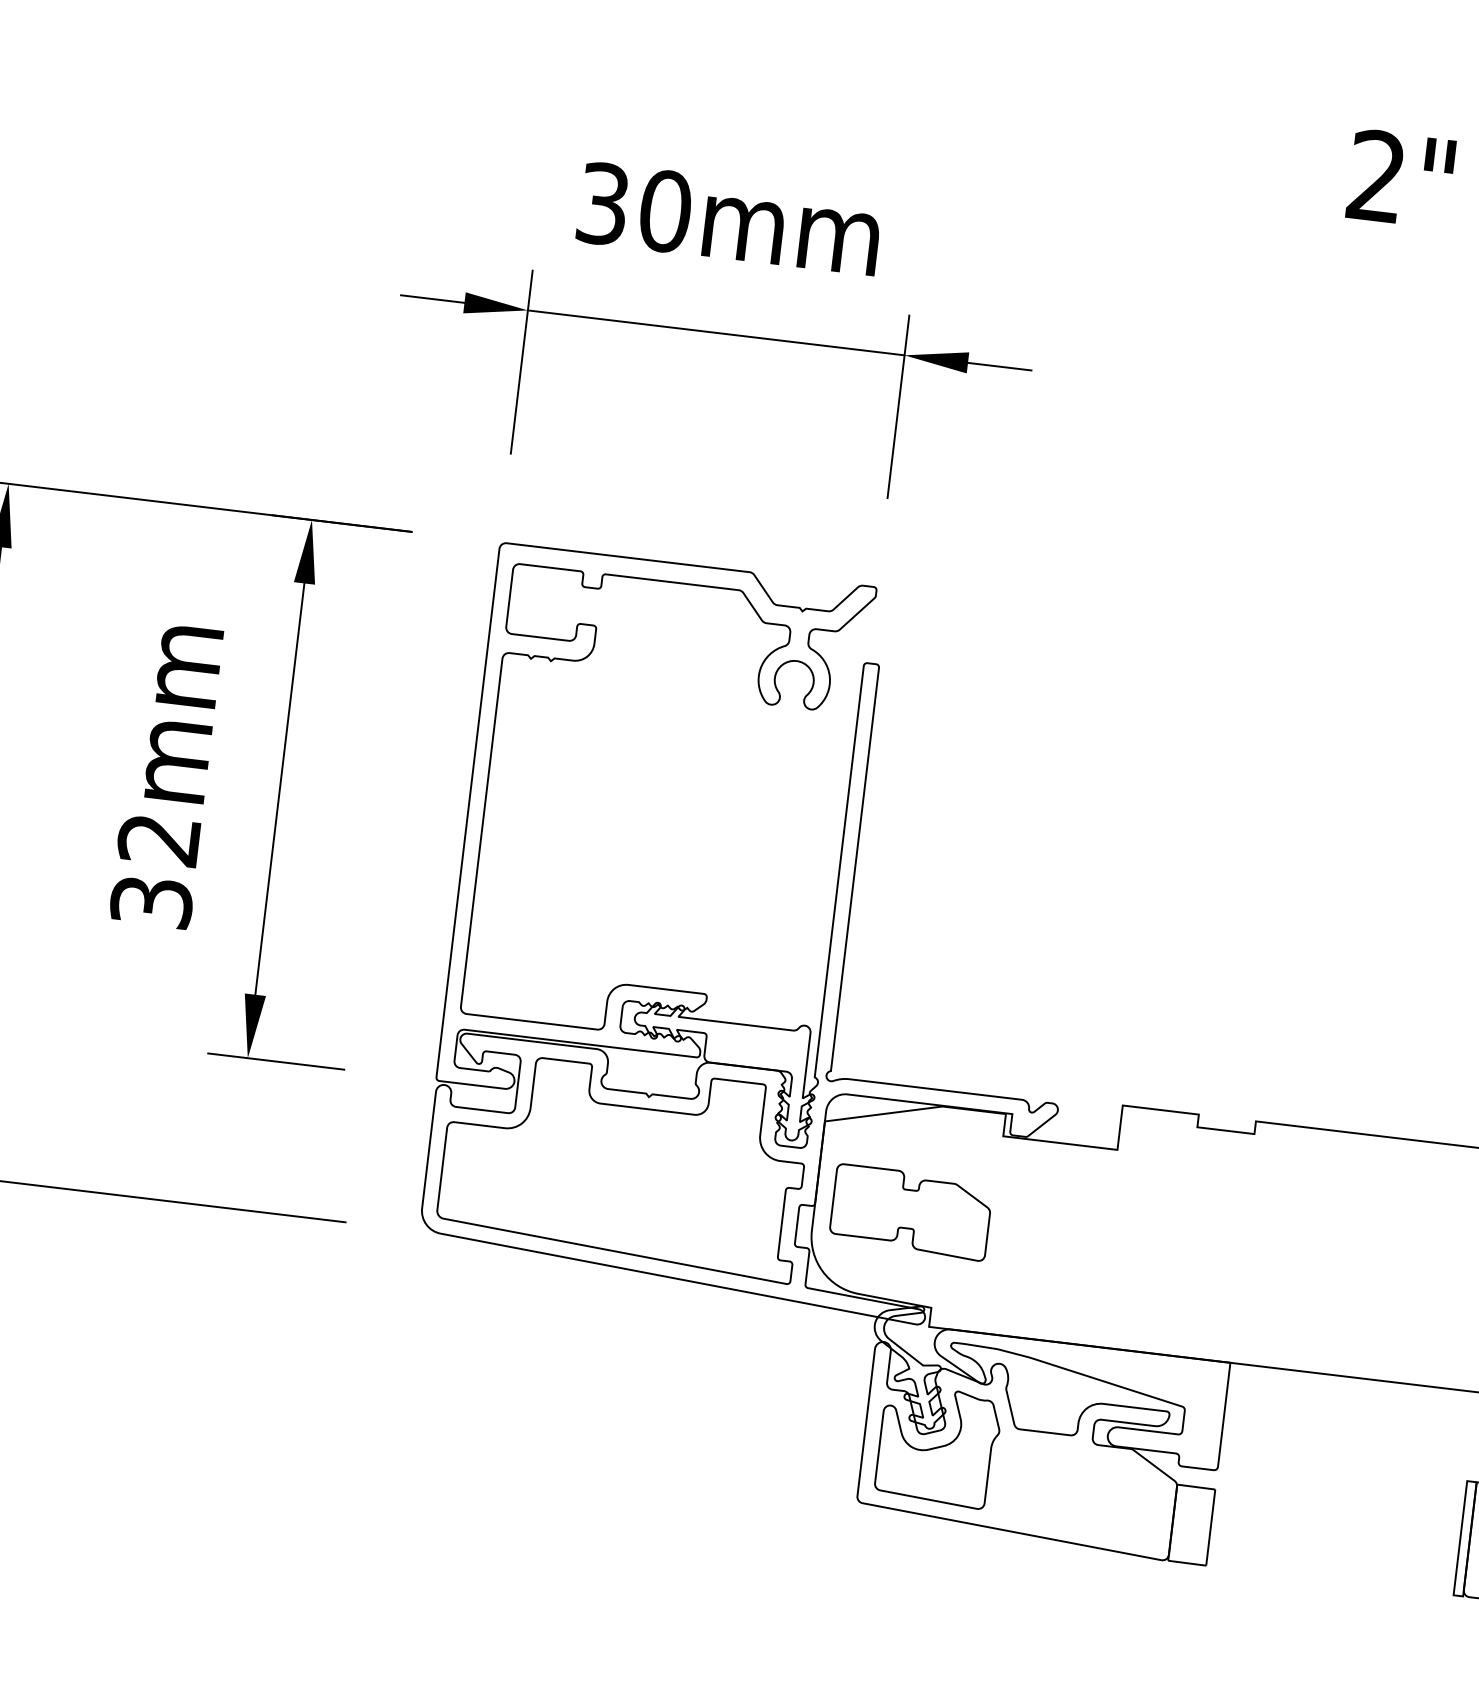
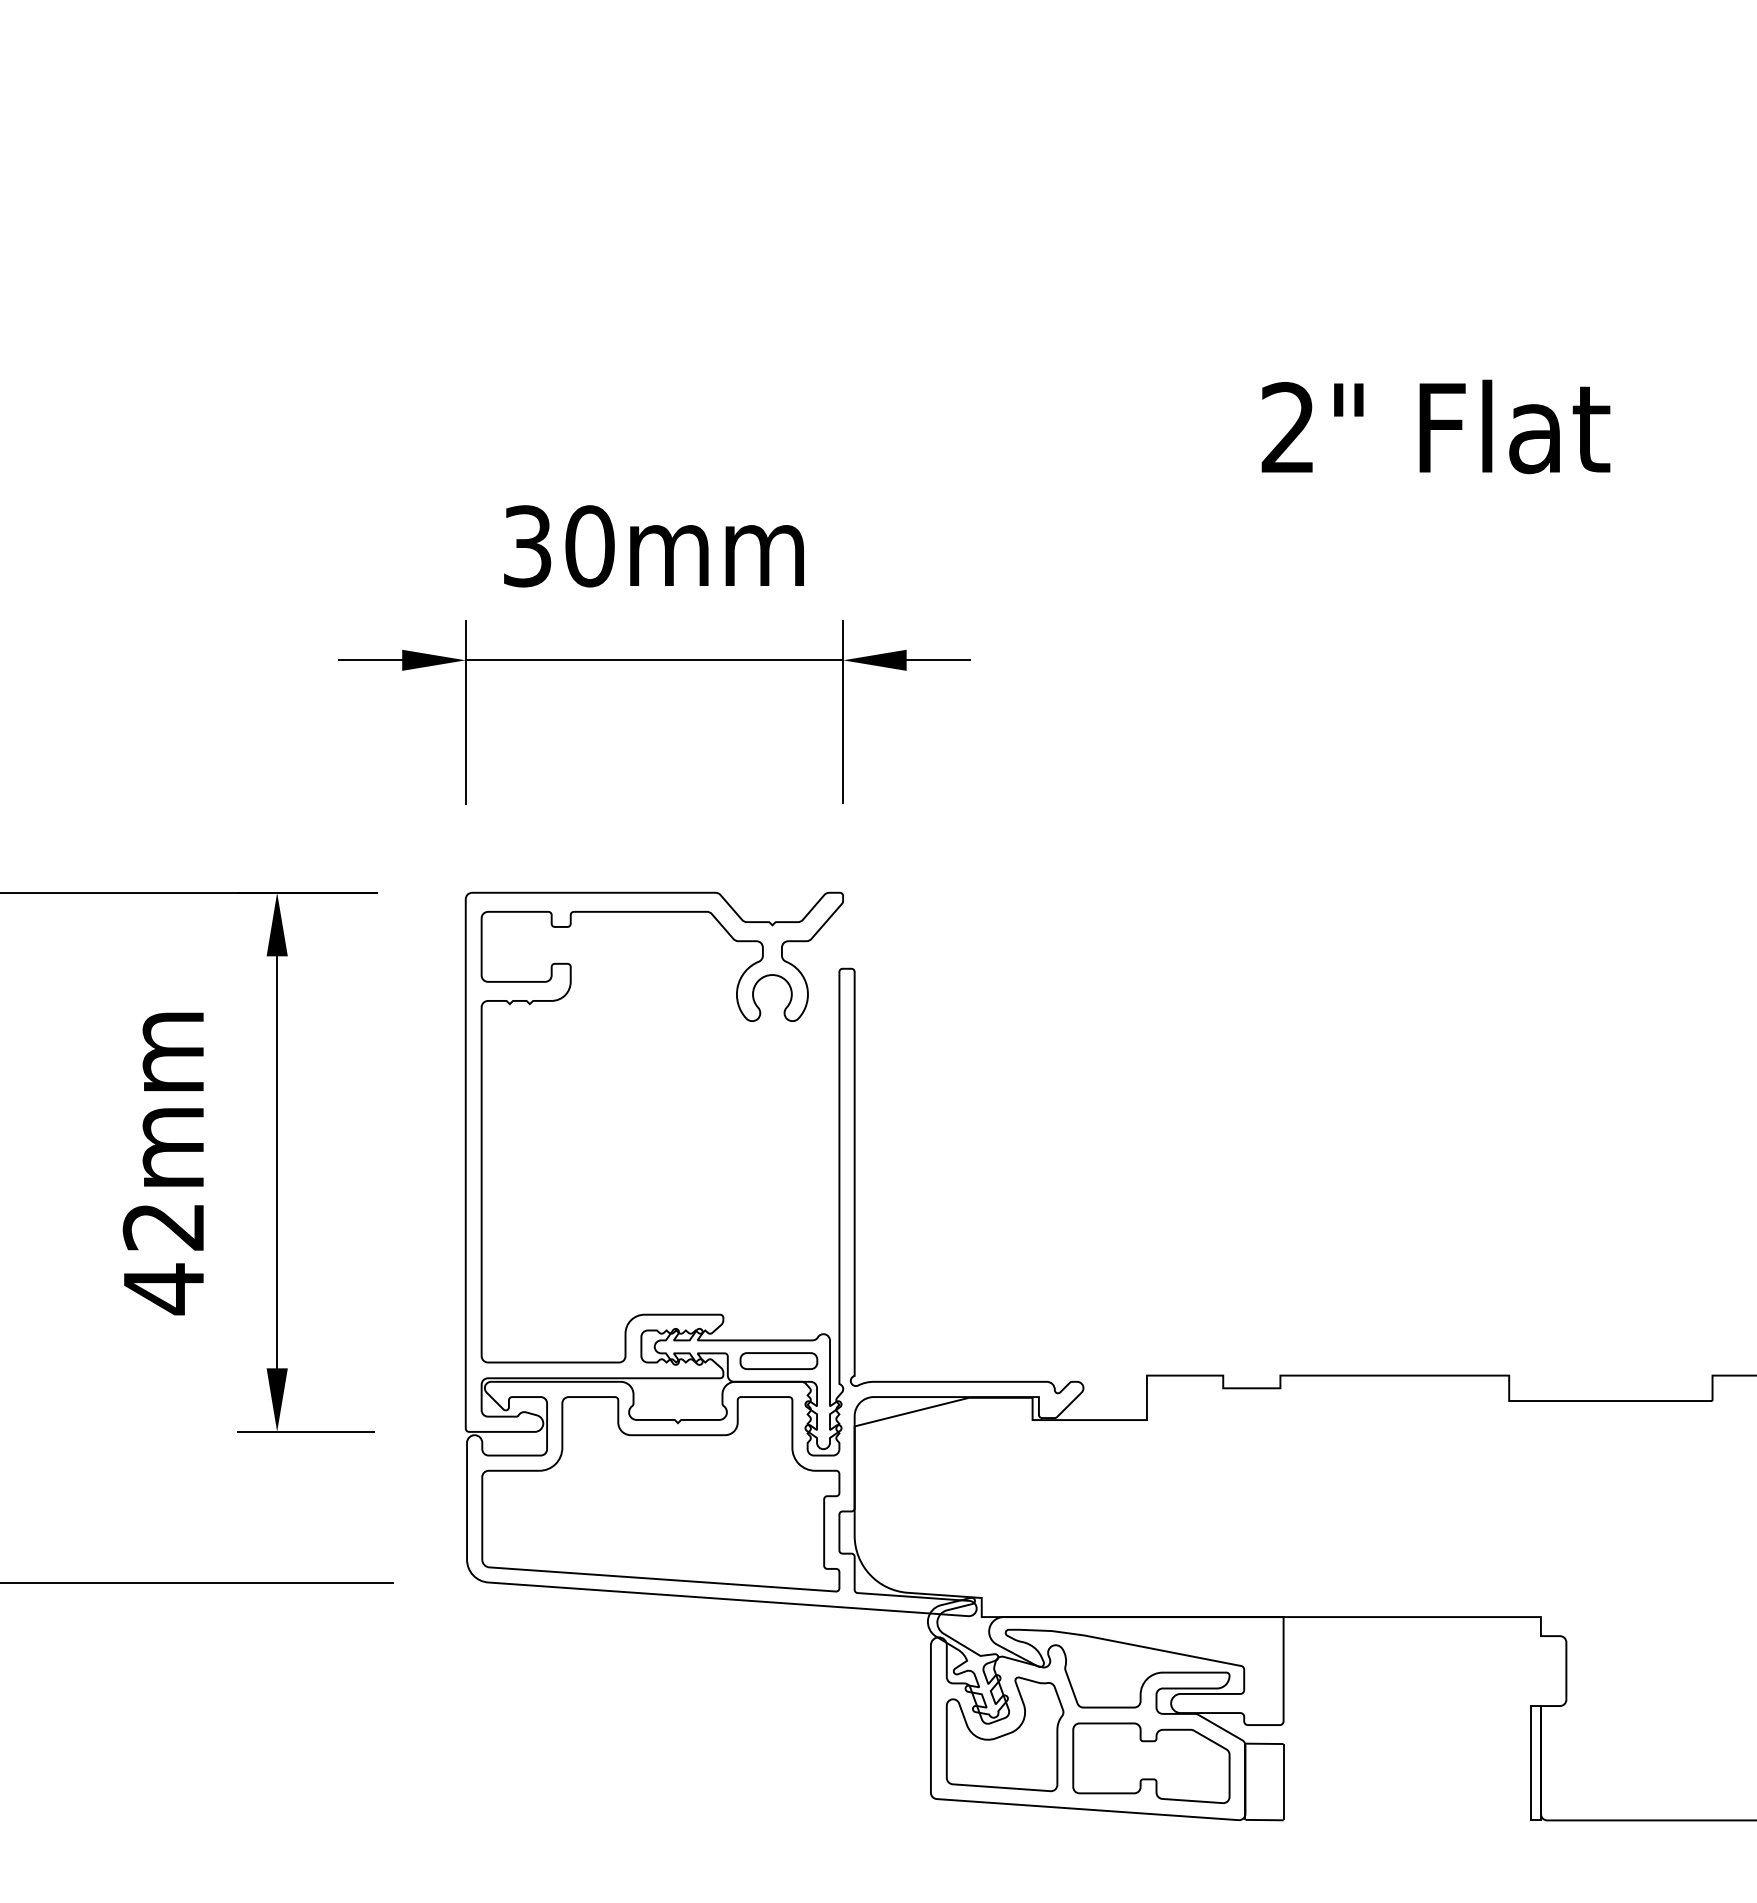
text: (151, 902) -> (163, 1289), 32mm -> 42mm
part: (756, 1046) -> (778, 1360), added
part: (911, 1211) -> (1151, 1762), moved

